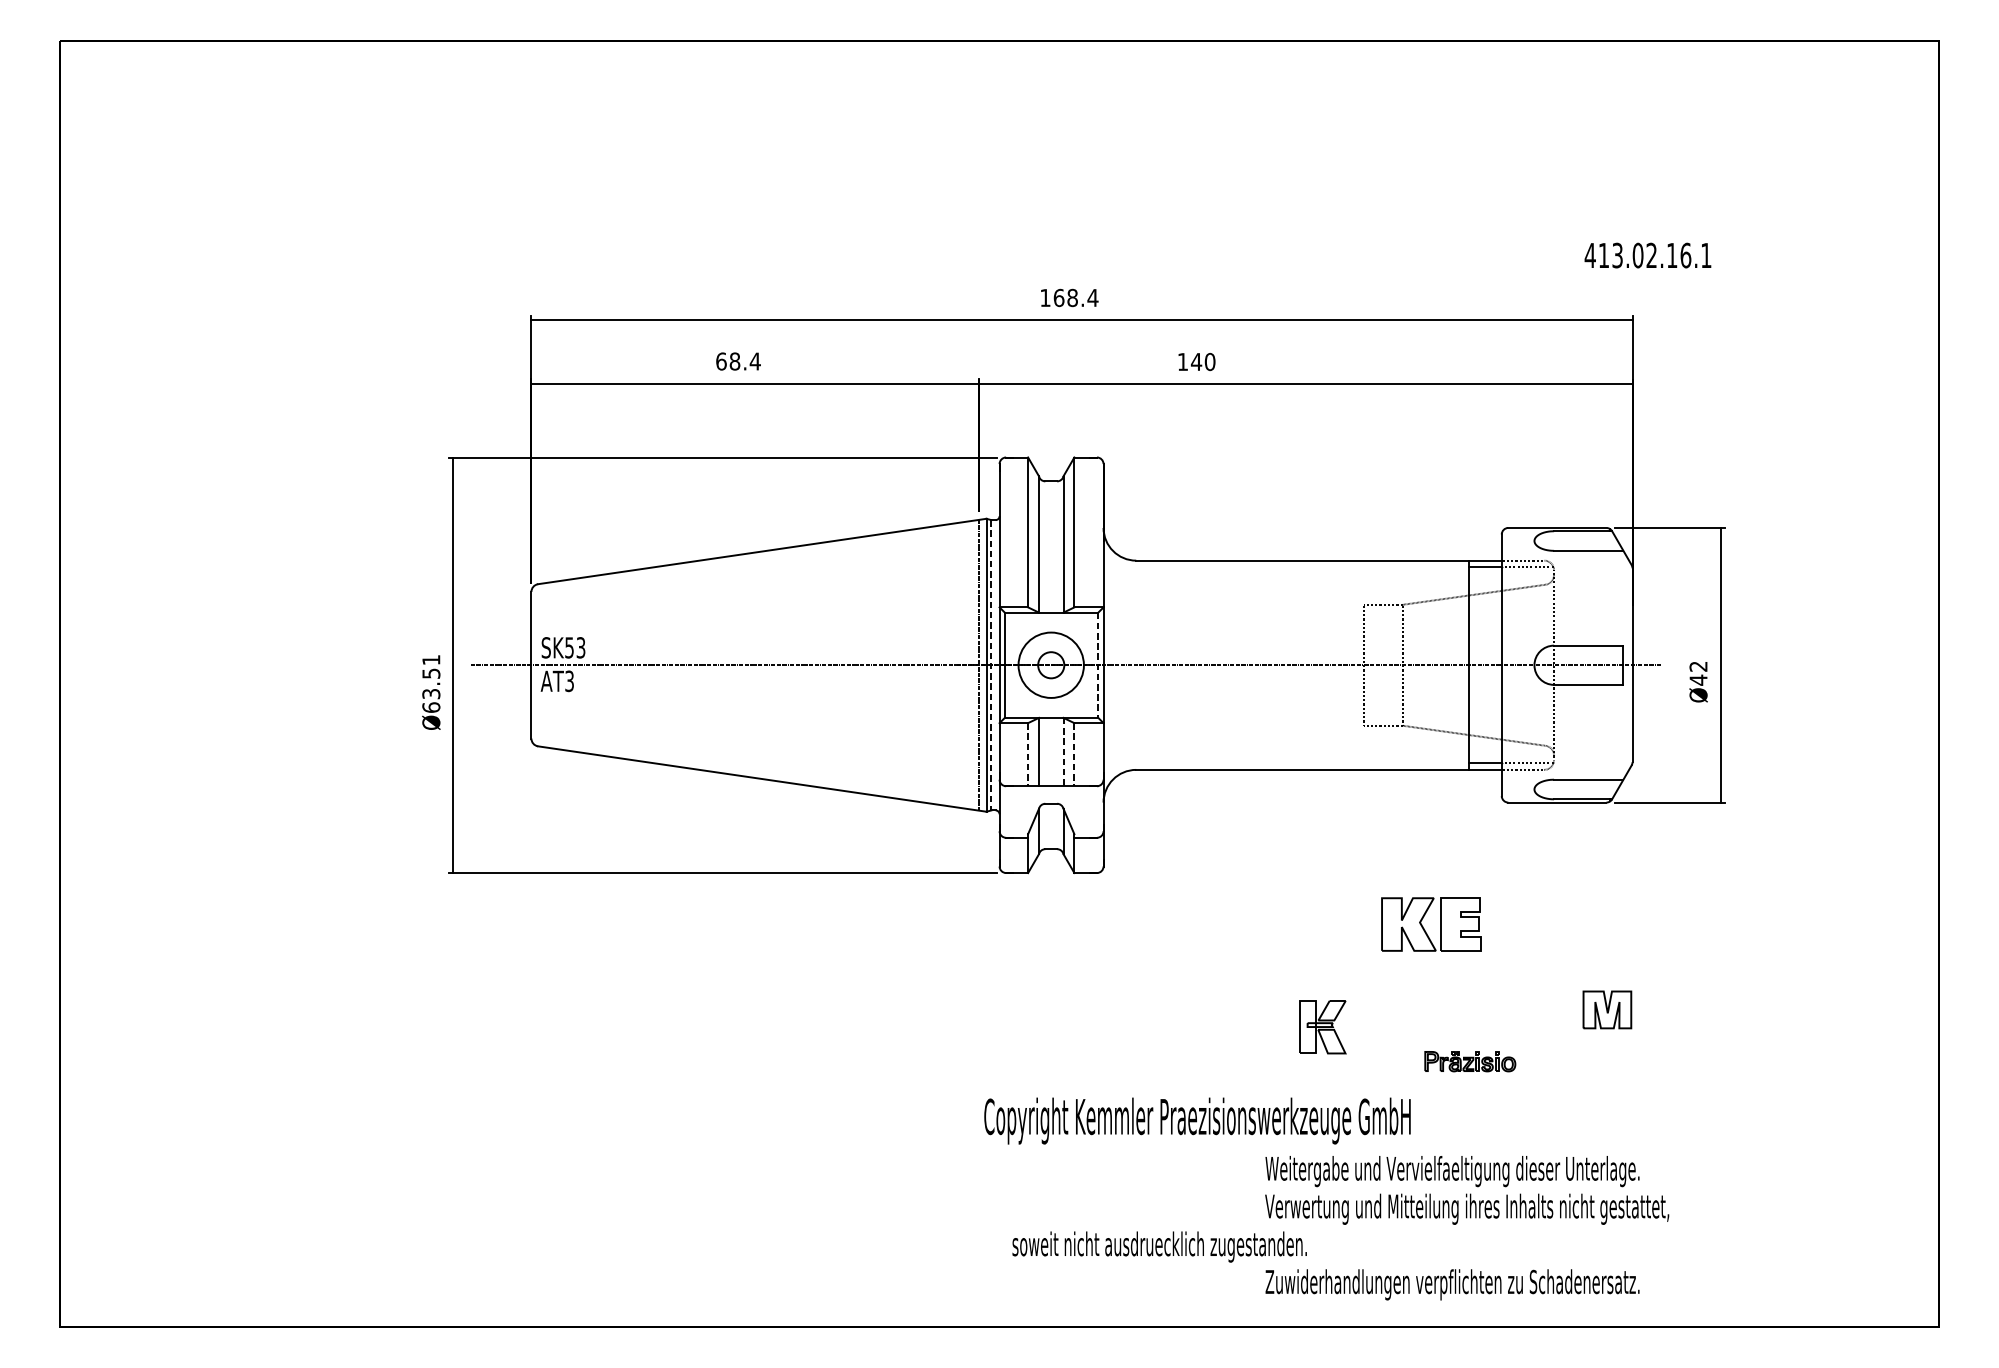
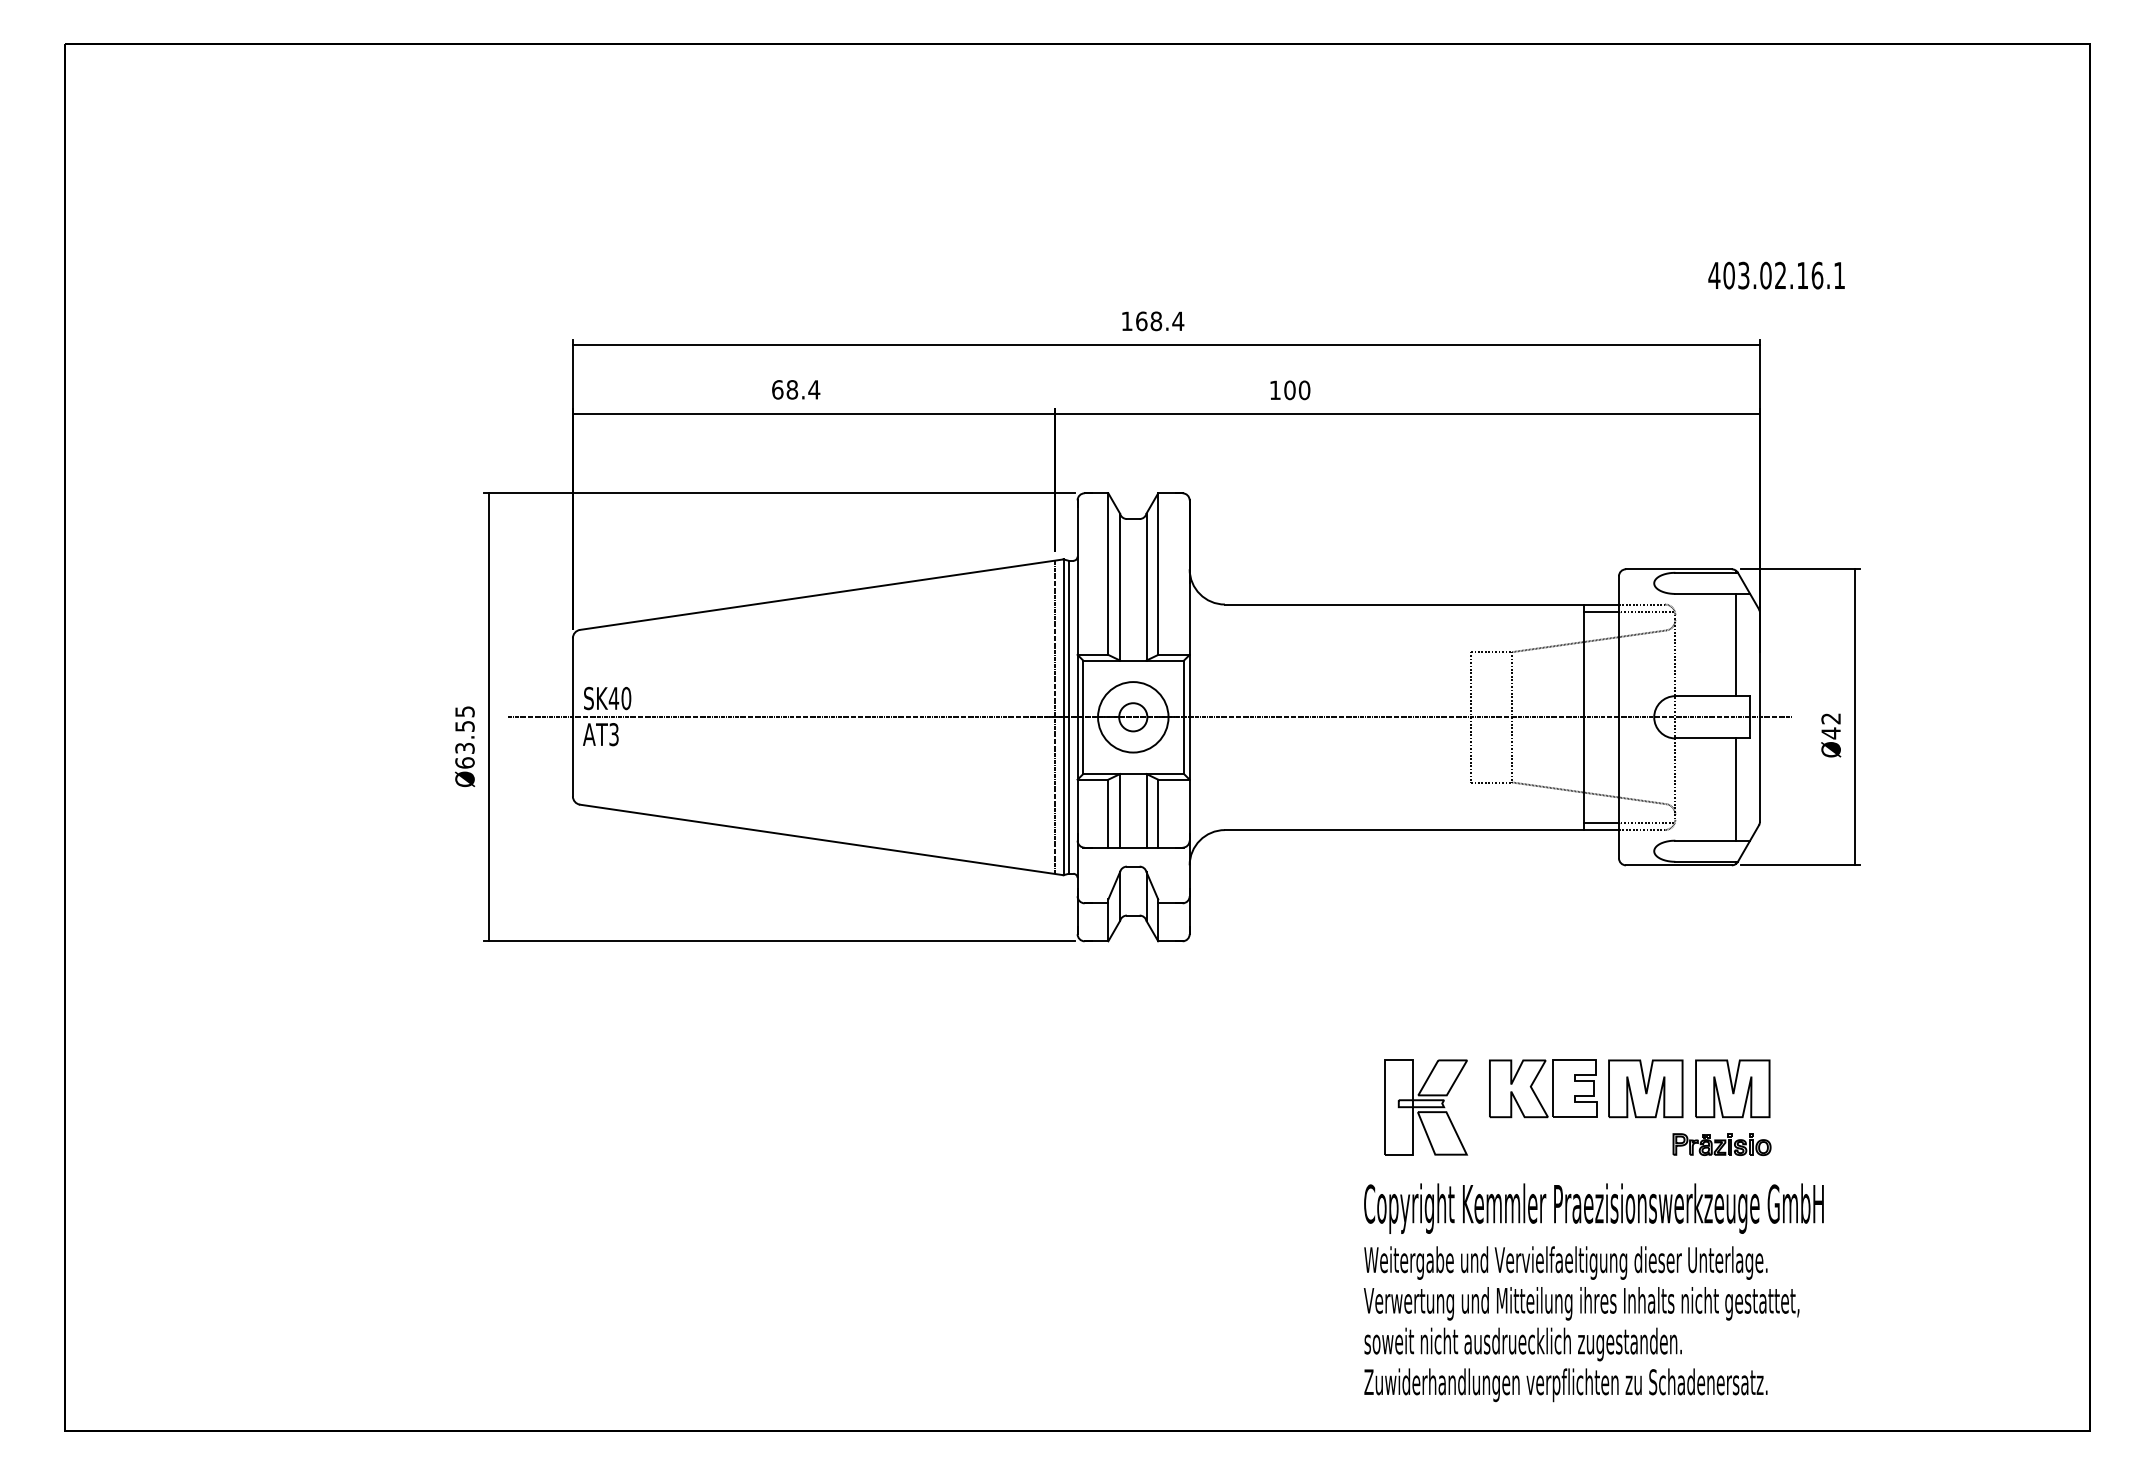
text: (1603, 255) -> (1728, 275), 413.02.16.1 -> 403.02.16.1
text: (1196, 362) -> (1289, 390), 140 -> 100
line: (1609, 597) -> (1735, 644), added
text: (574, 647) -> (619, 698), SK53 -> SK40
text: (430, 659) -> (464, 711), Ø63.51 -> Ø63.55
line: (991, 665) -> (1068, 717), dashed -> solid
line: (1098, 665) -> (1184, 717), dashed -> solid
line: (1609, 732) -> (1735, 789), added
line: (1063, 751) -> (1146, 810), dashed -> solid
line: (1028, 755) -> (1108, 814), dashed -> solid
line: (1074, 755) -> (1158, 814), dashed -> solid
part: (1424, 927) -> (1535, 1092), moved
part: (1526, 1009) -> (1645, 1088), added
part: (1607, 1009) -> (1732, 1088), size x1.43
part: (1322, 1027) -> (1425, 1107), size x1.67
part: (1469, 1061) -> (1721, 1144), moved
text: (1197, 1120) -> (1593, 1208), moved
text: (1159, 1247) -> (1522, 1344), moved

